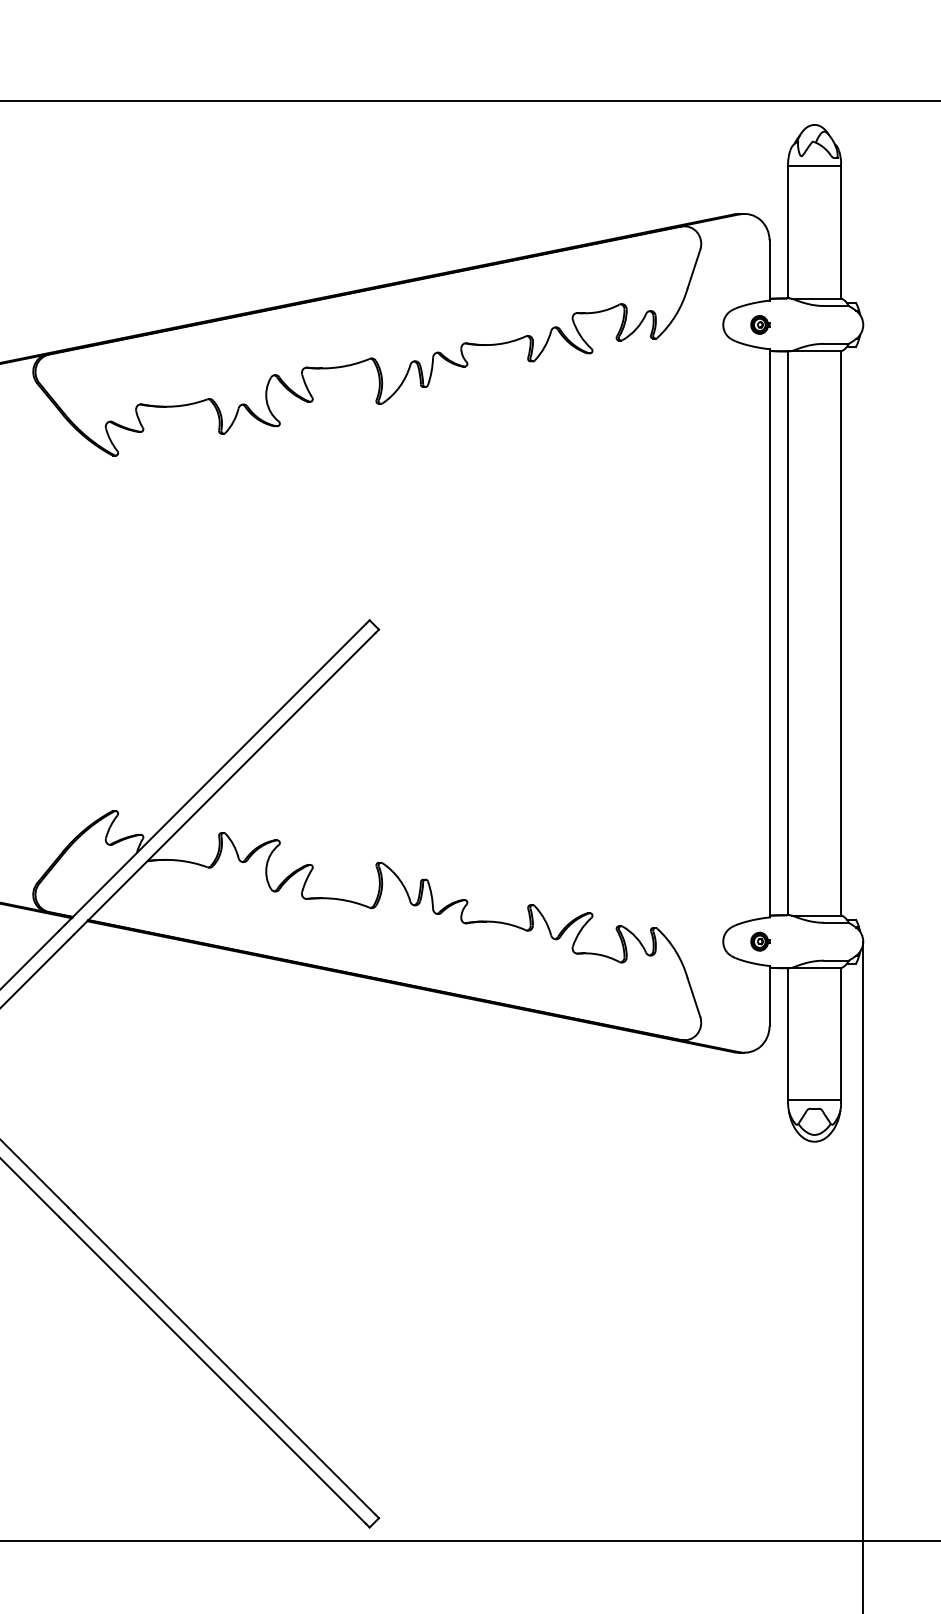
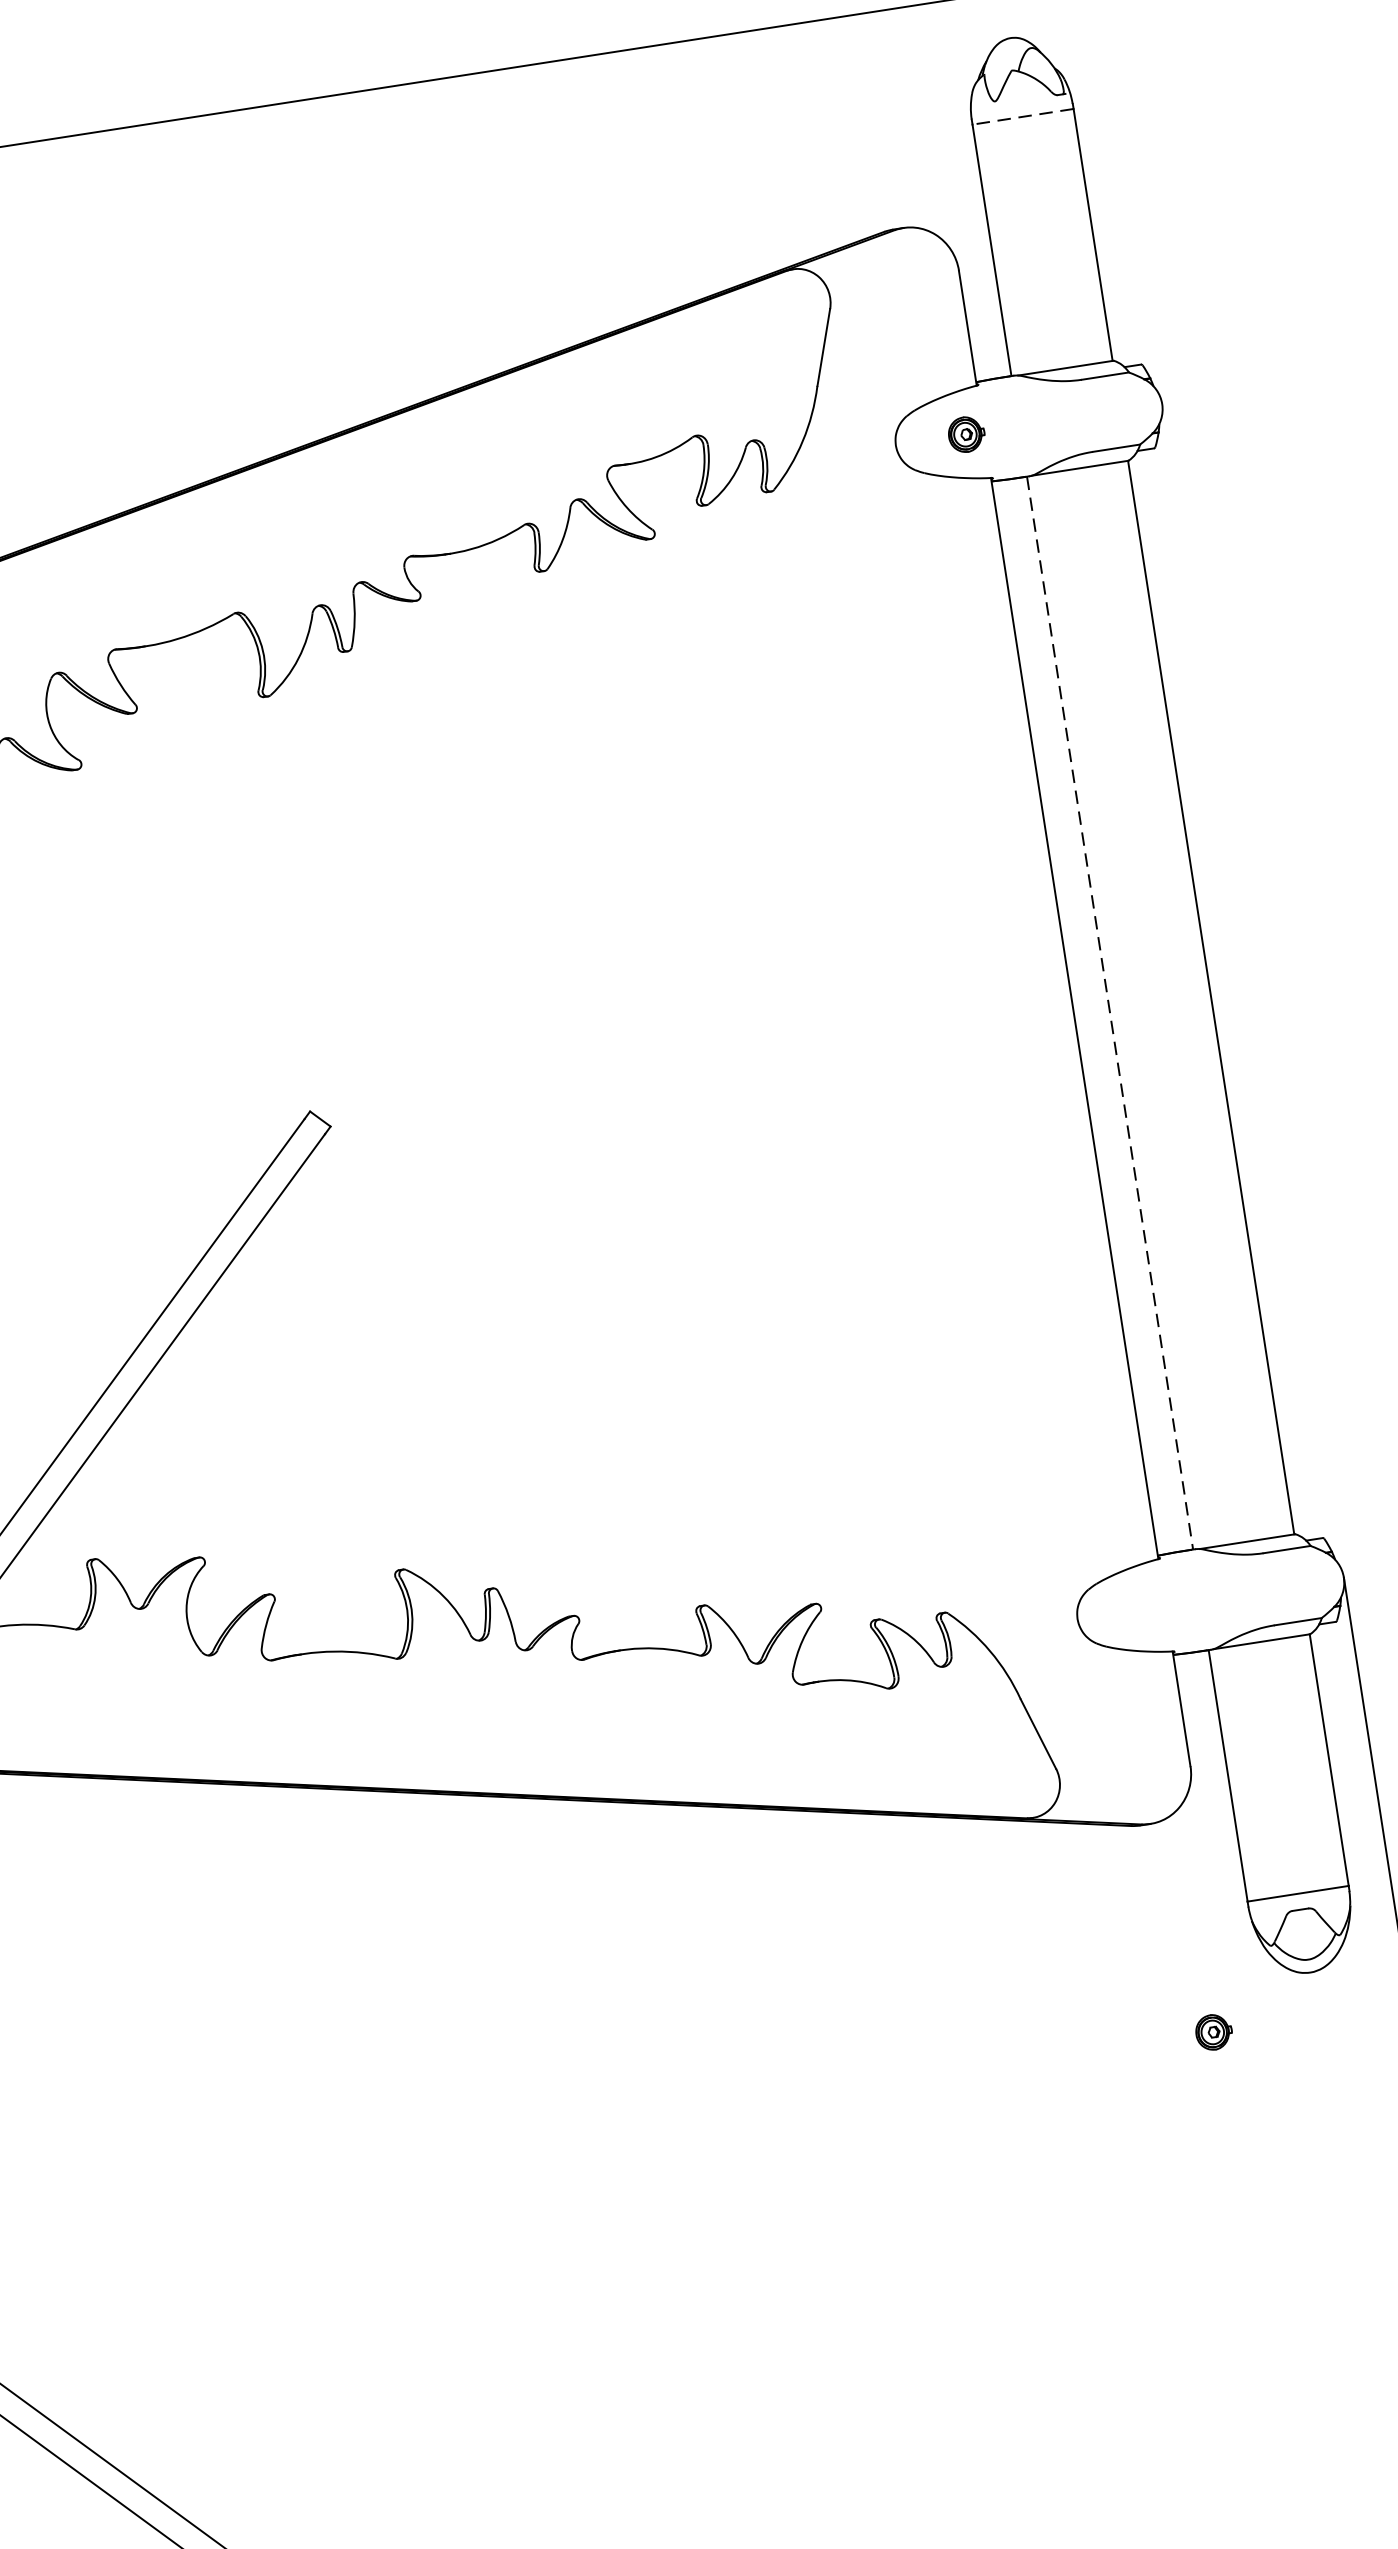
line: (814, 166) -> (1022, 117), solid -> dashed
line: (788, 633) -> (1110, 1013), solid -> dashed
part: (760, 941) -> (1214, 2031), moved

